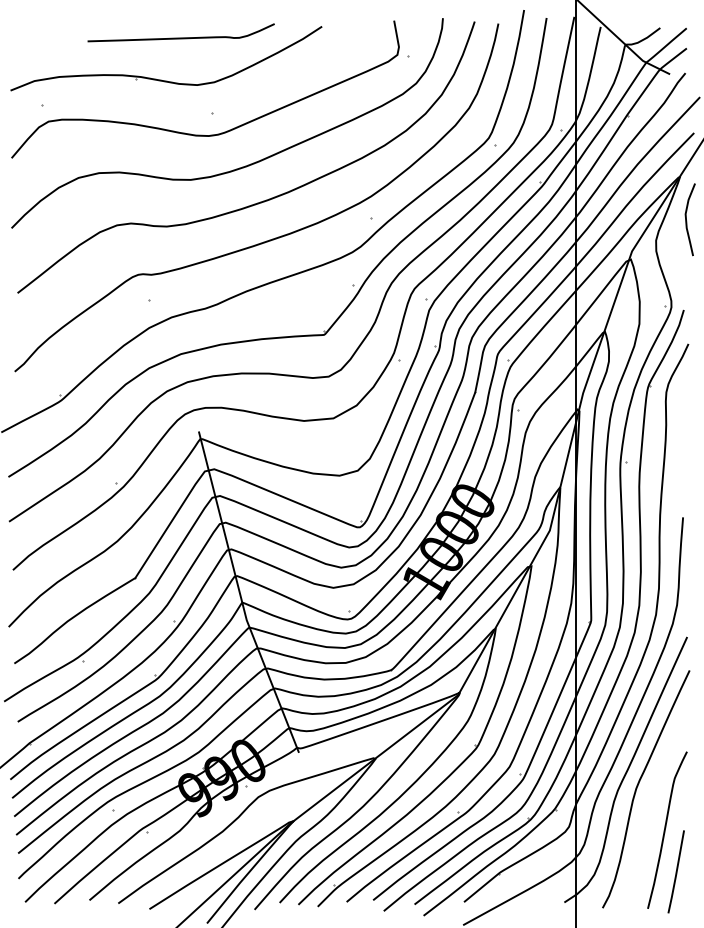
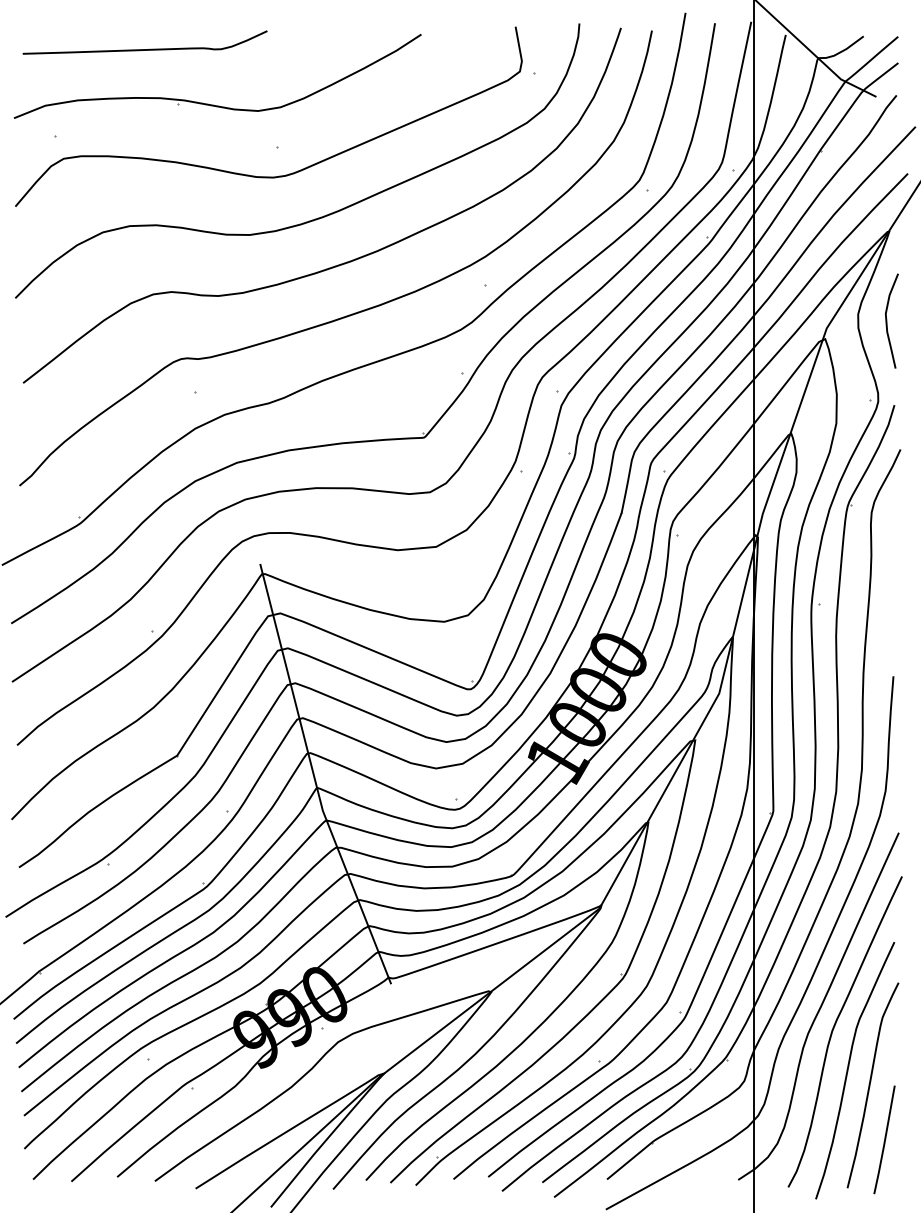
curve: (180, 38) -> (144, 49), moved
curve: (686, 219) -> (887, 320), moved
curve: (648, 818) -> (848, 1070), added

